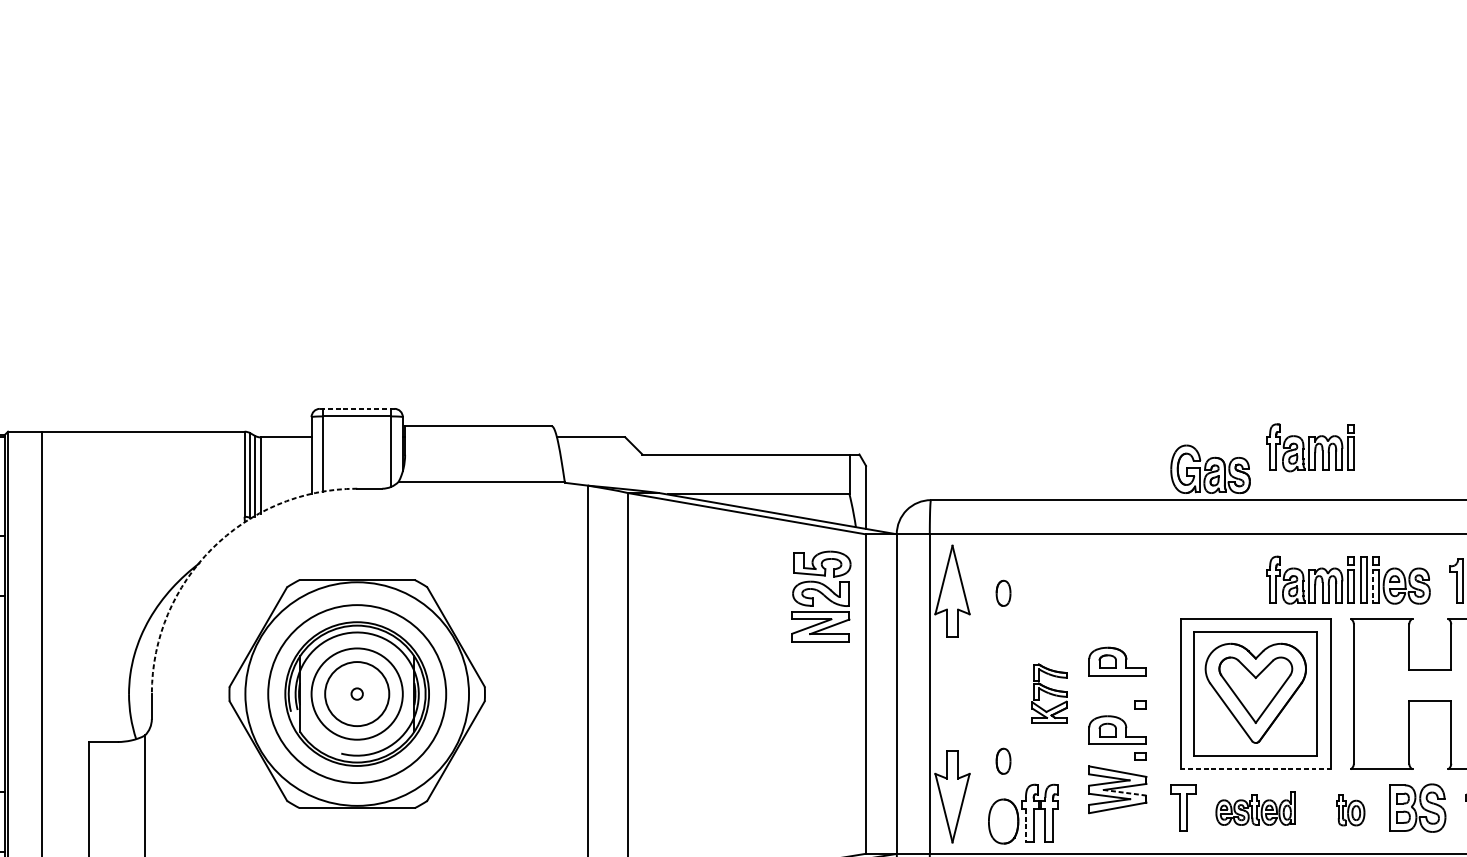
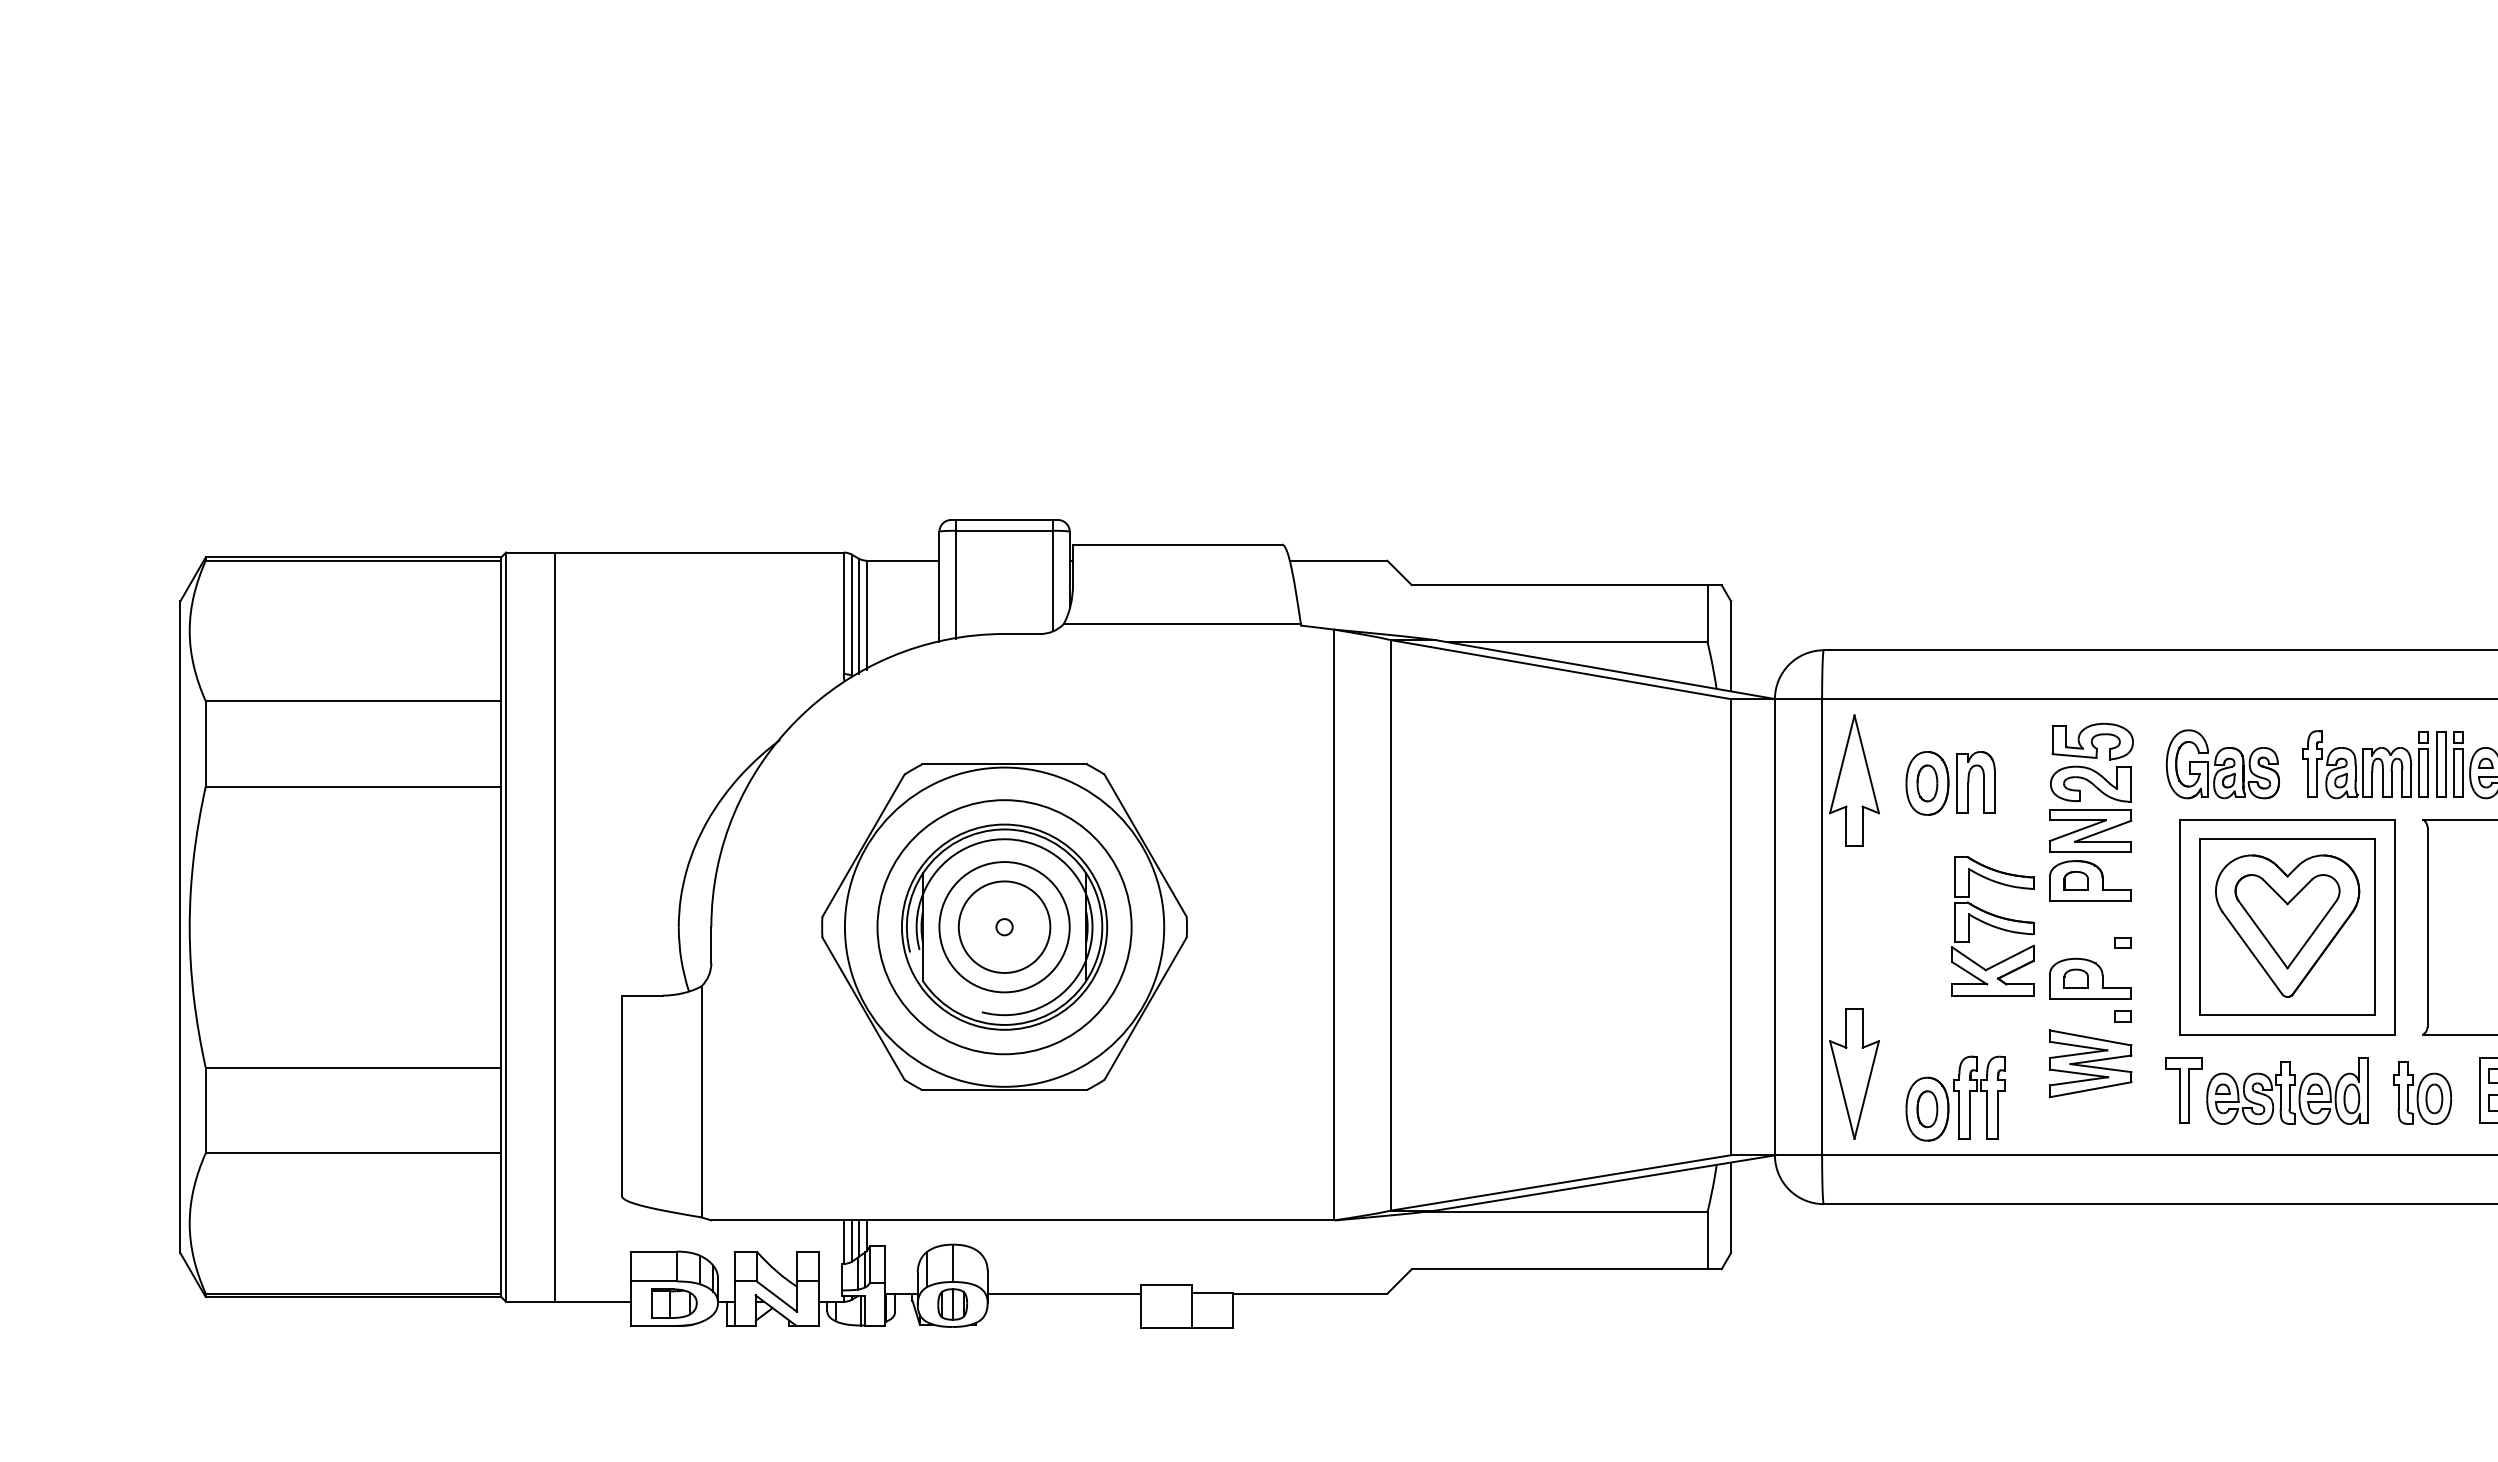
line: (357, 408) -> (1004, 519), dashed -> solid
part: (1310, 447) -> (2365, 575), removed
part: (1210, 469) -> (2222, 764), moved
arc: (212, 548) -> (797, 719), dashed -> solid
line: (1372, 586) -> (2454, 773), dashed -> solid
part: (1019, 593) -> (1950, 783), added
part: (820, 596) -> (2090, 787), moved
part: (1049, 693) -> (1992, 926), size x1.67
part: (1003, 761) -> (1927, 1109), moved
line: (1256, 769) -> (2288, 1034), dashed -> solid
line: (1124, 793) -> (2100, 1068), dashed -> solid
part: (1255, 808) -> (2287, 1090), size x1.43
part: (1350, 809) -> (2422, 1092), size x1.43
line: (1026, 825) -> (1959, 1115), dashed -> solid

